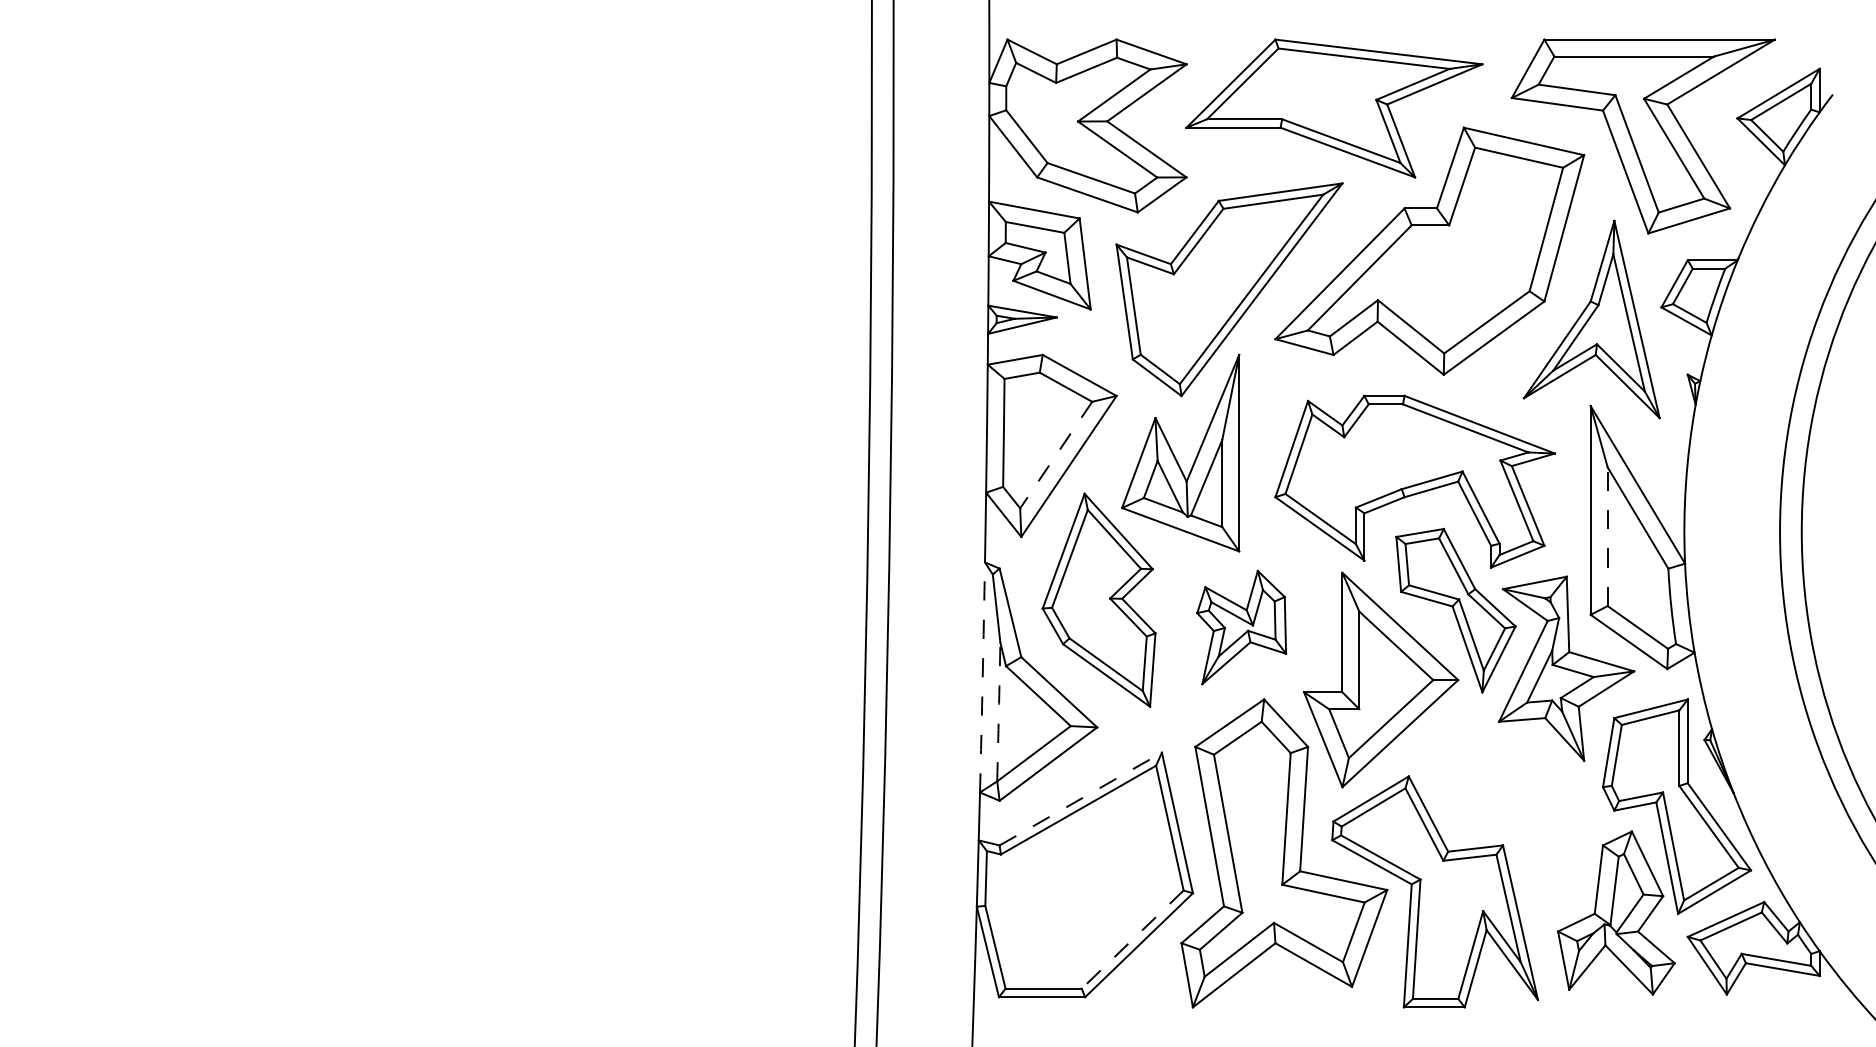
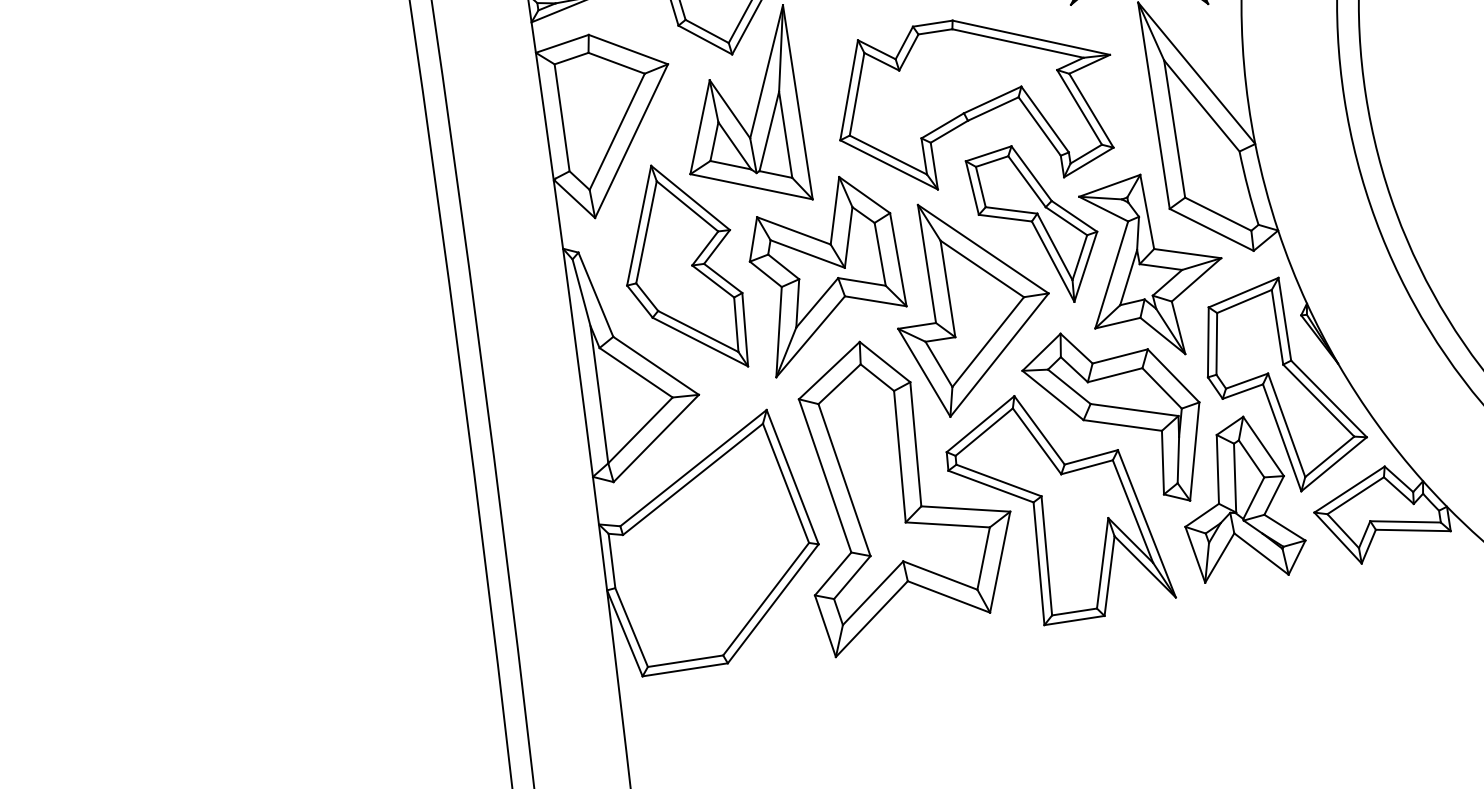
line: (1055, 455) -> (616, 132), dashed -> solid
line: (1607, 536) -> (1174, 128), dashed -> solid
part: (1241, 627) -> (826, 274), size x1.67
arc: (982, 677) -> (578, 362), dashed -> solid
arc: (998, 712) -> (599, 395), dashed -> solid
line: (1081, 798) -> (694, 467), dashed -> solid
part: (1505, 813) -> (1115, 418), added
line: (1132, 939) -> (765, 599), dashed -> solid

